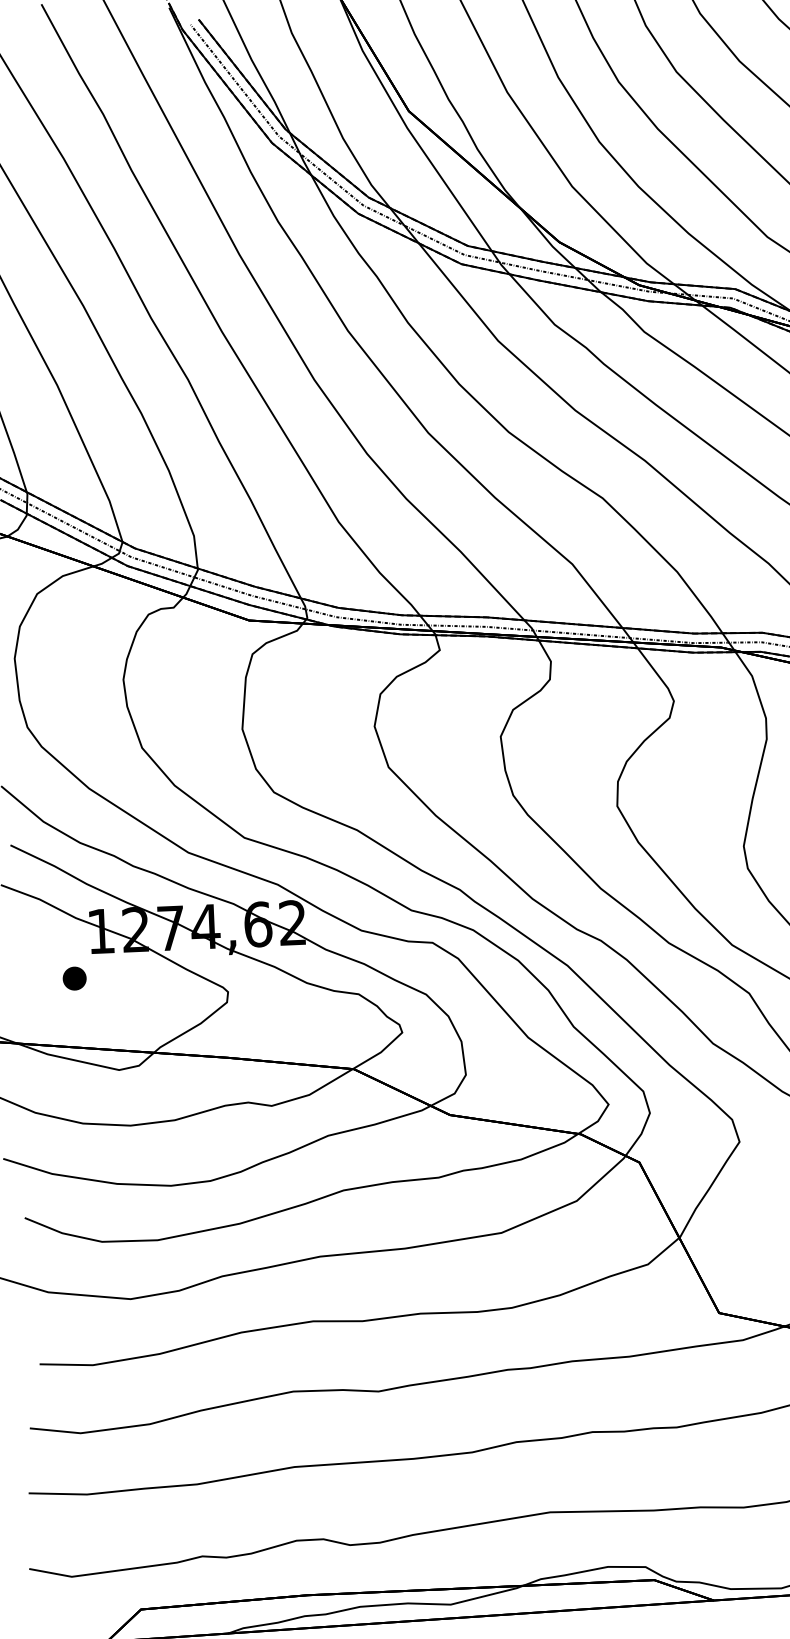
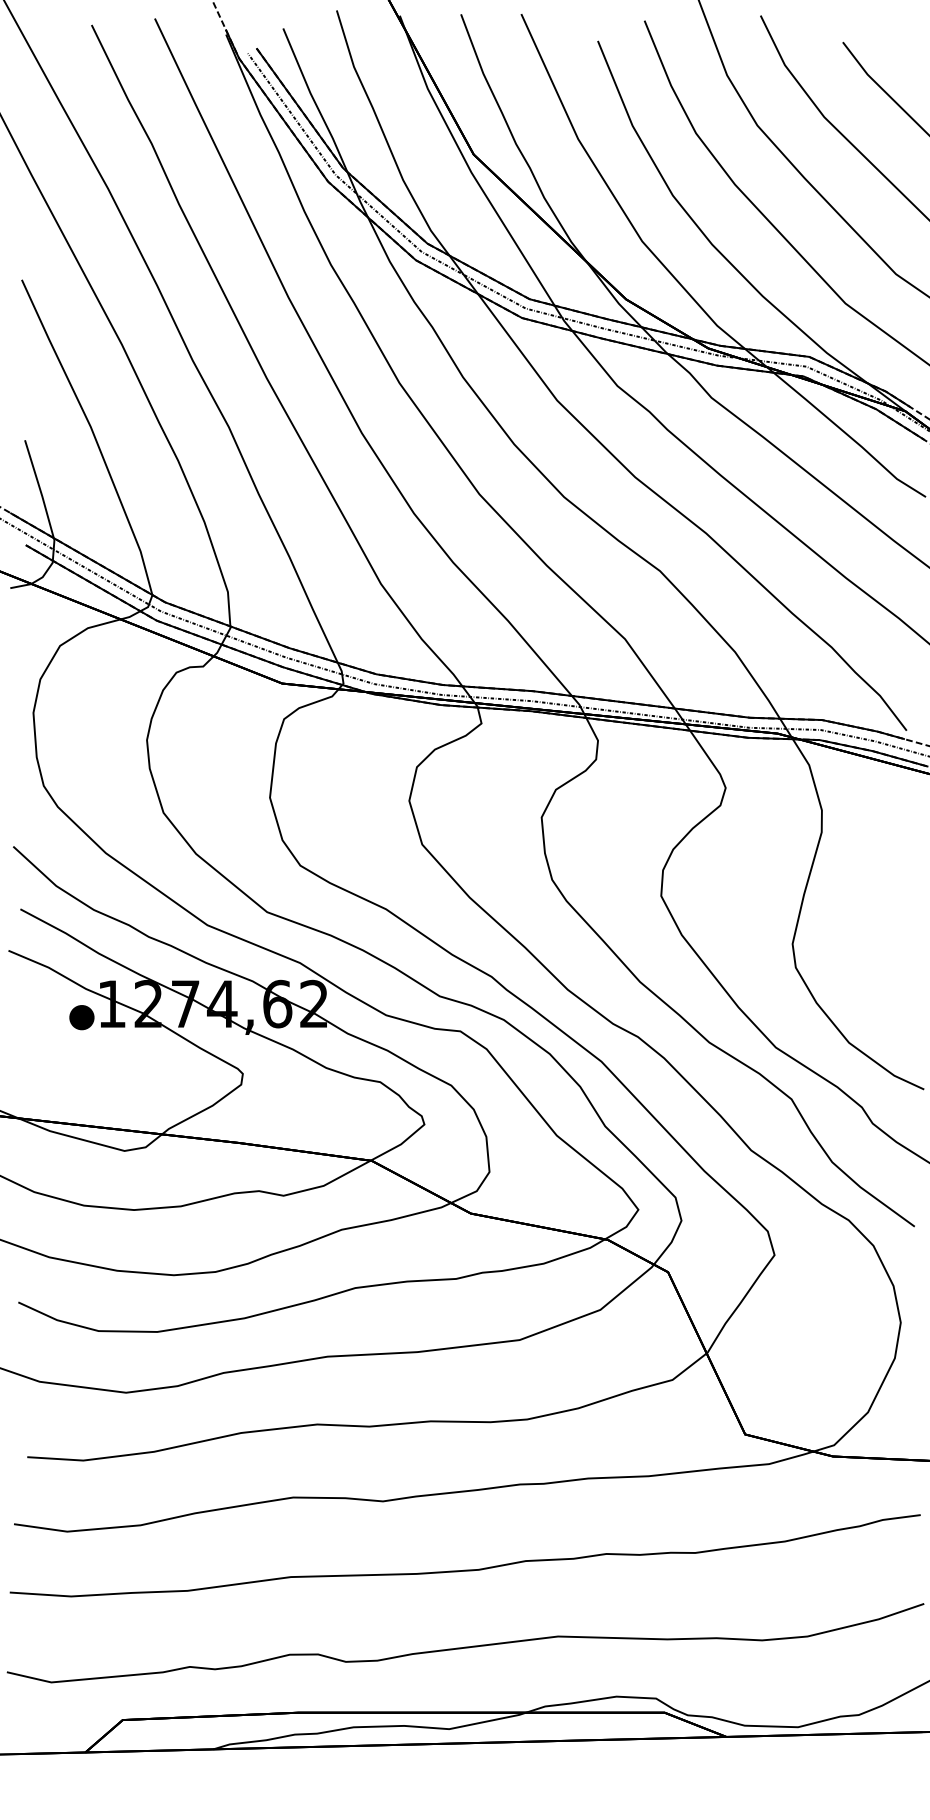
part: (74, 978) -> (81, 1017), moved

